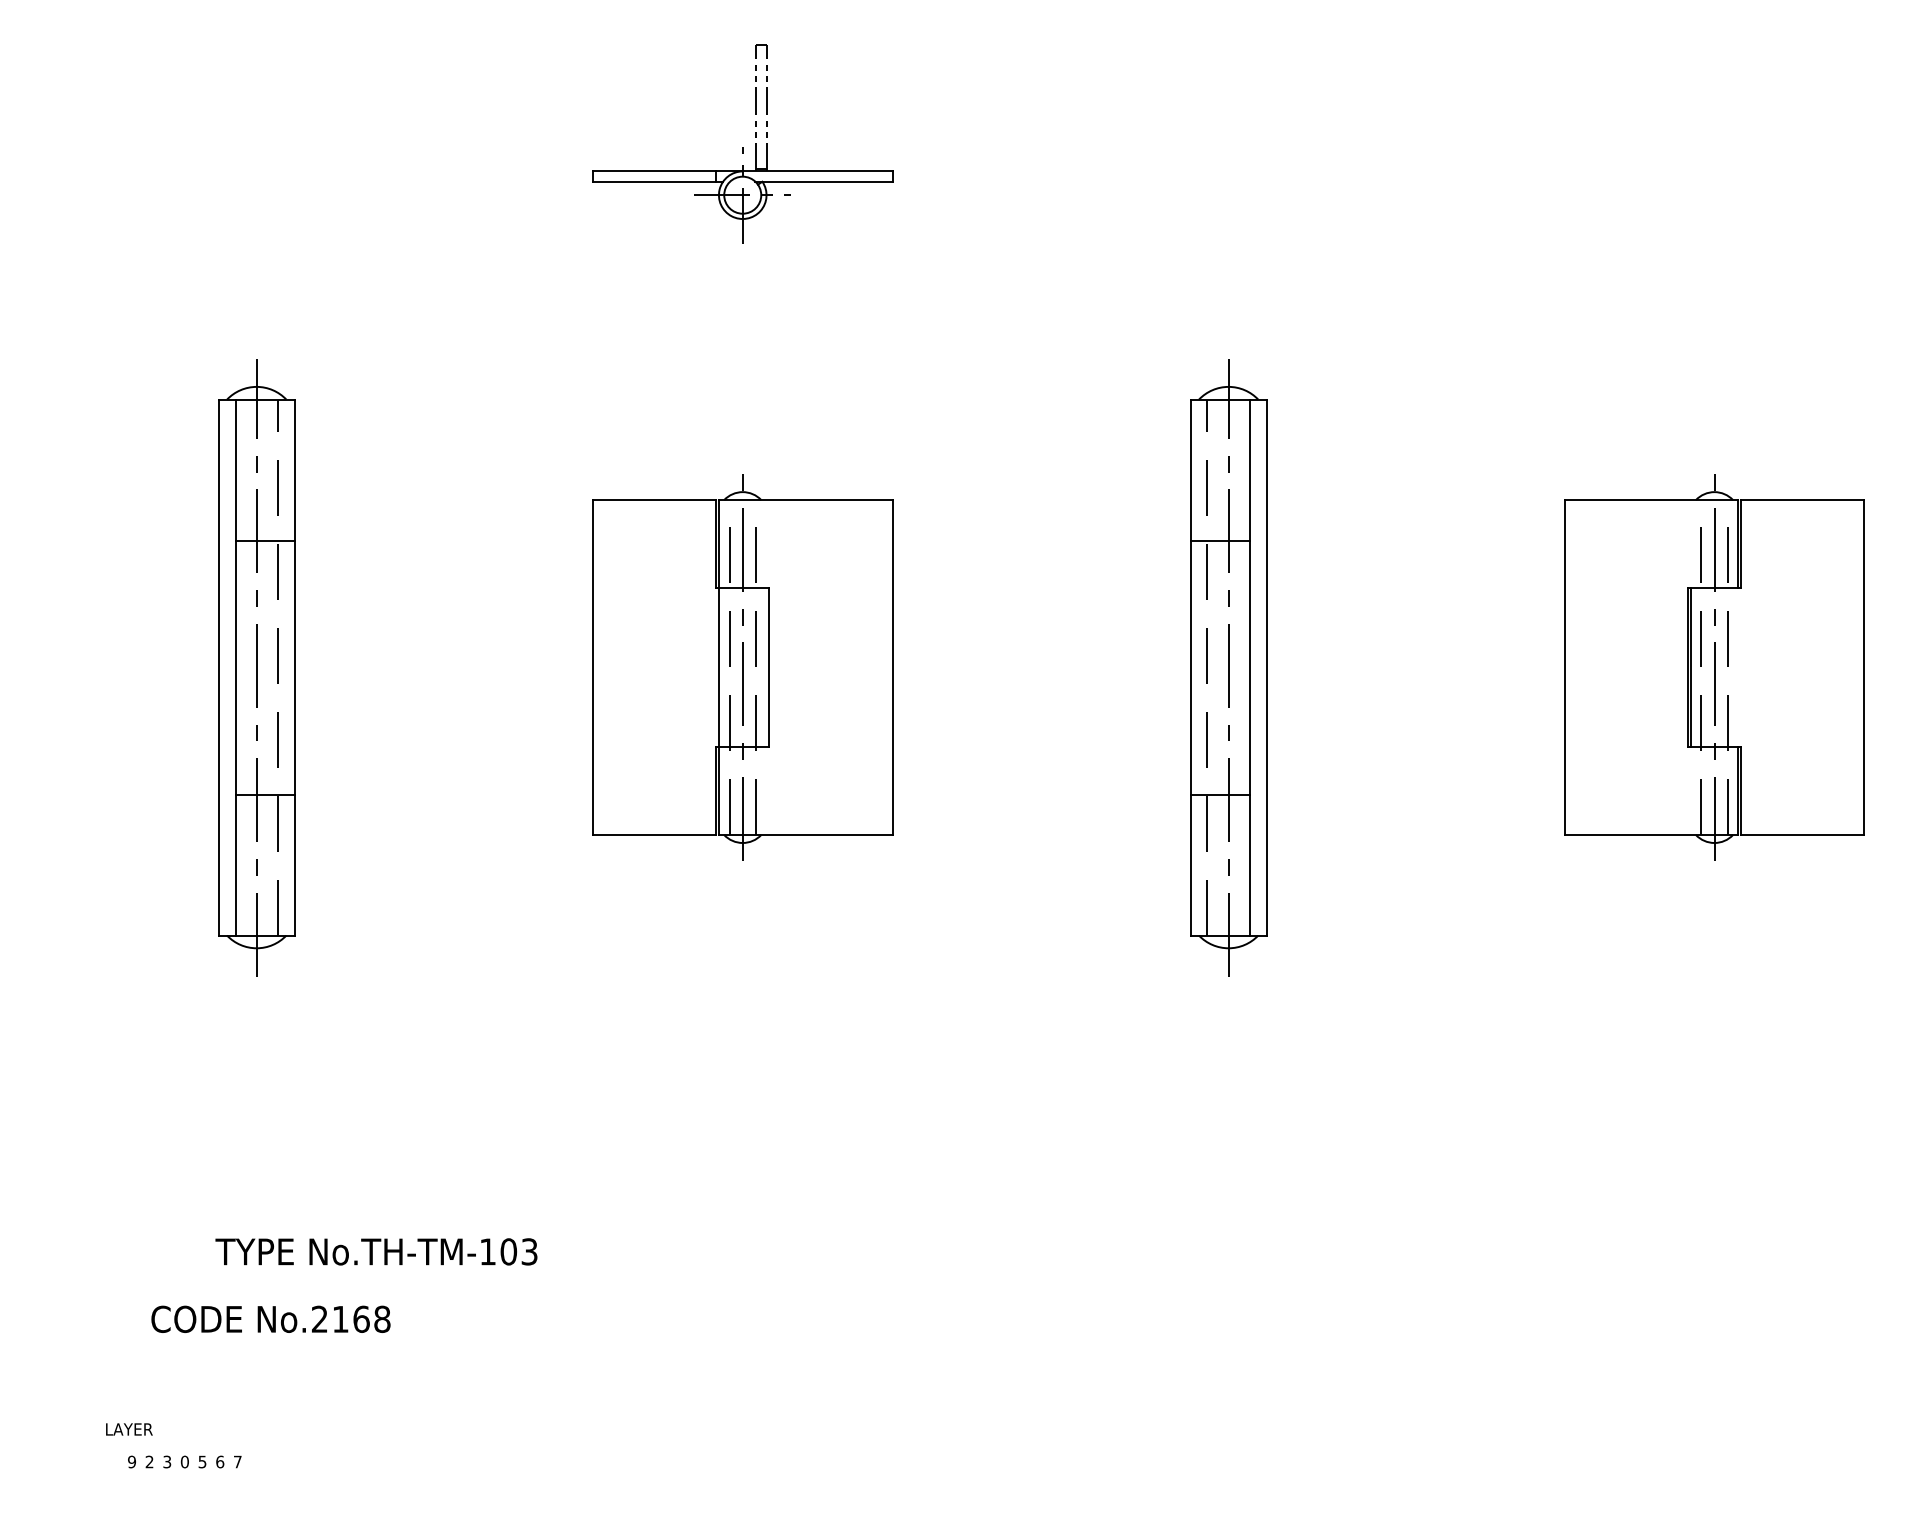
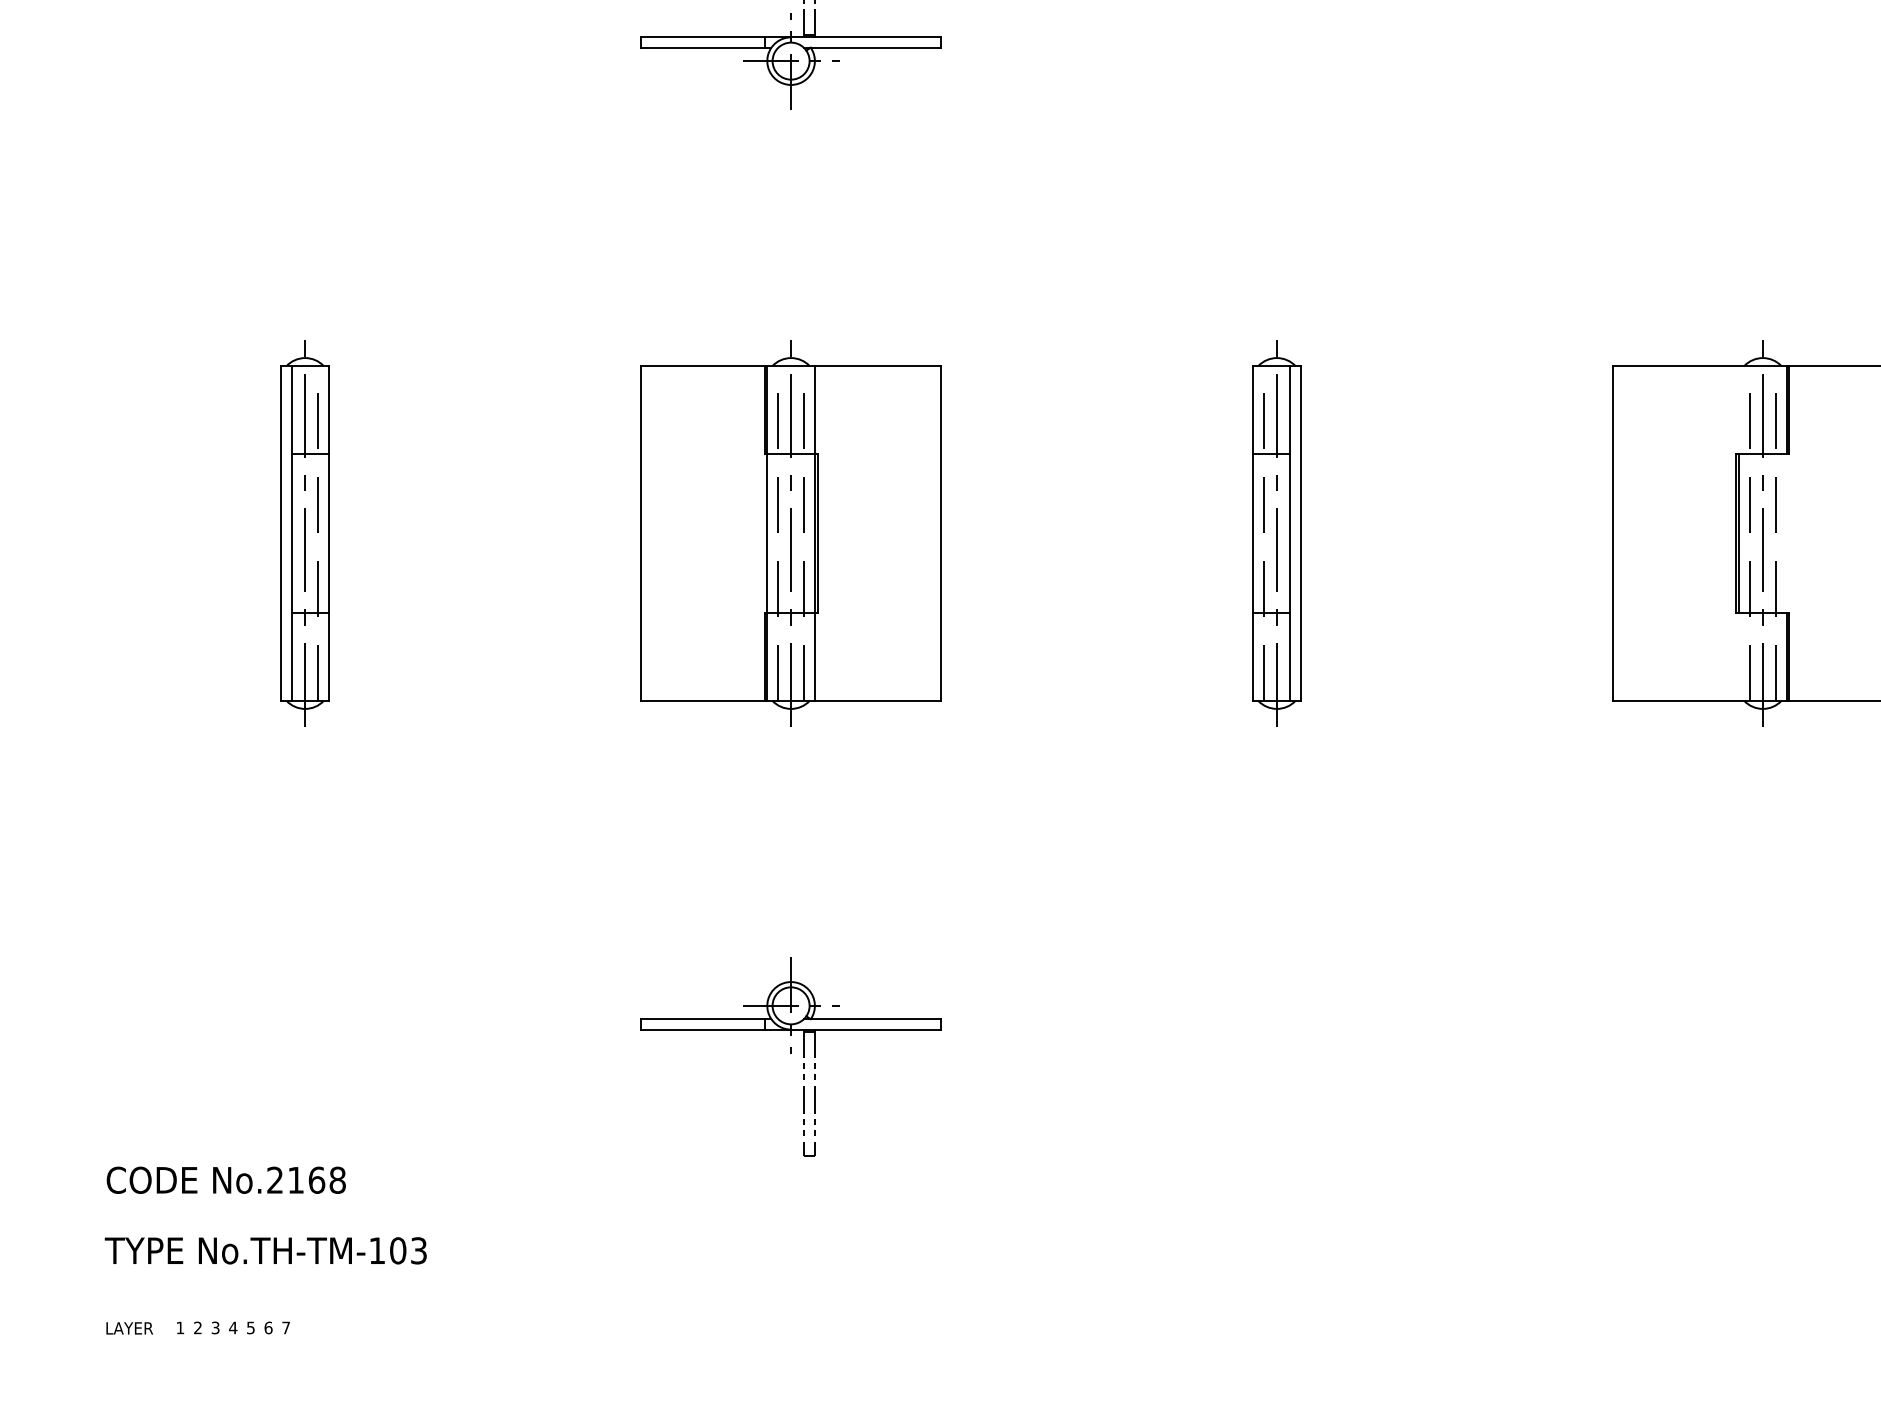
part: (256, 667) -> (304, 533), size x0.62
line: (766, 667) -> (814, 533), added
part: (1228, 667) -> (1276, 533), size x0.62
part: (742, 1190) -> (790, 1056), added
text: (376, 1251) -> (265, 1250), moved
text: (270, 1318) -> (225, 1179), moved
text: (129, 1429) -> (129, 1328), moved
text: (131, 1461) -> (179, 1327), 9 -> 1
text: (184, 1461) -> (232, 1327), 0 -> 4

